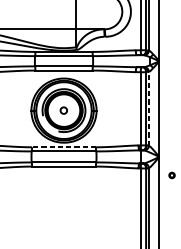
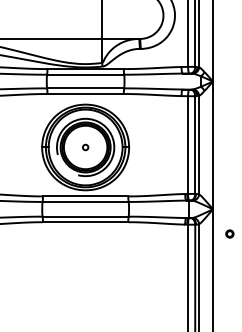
line: (149, 108) -> (199, 144), dashed -> solid
circle: (63, 110) -> (85, 147), size x0.62
line: (63, 147) -> (85, 196), dashed -> solid

